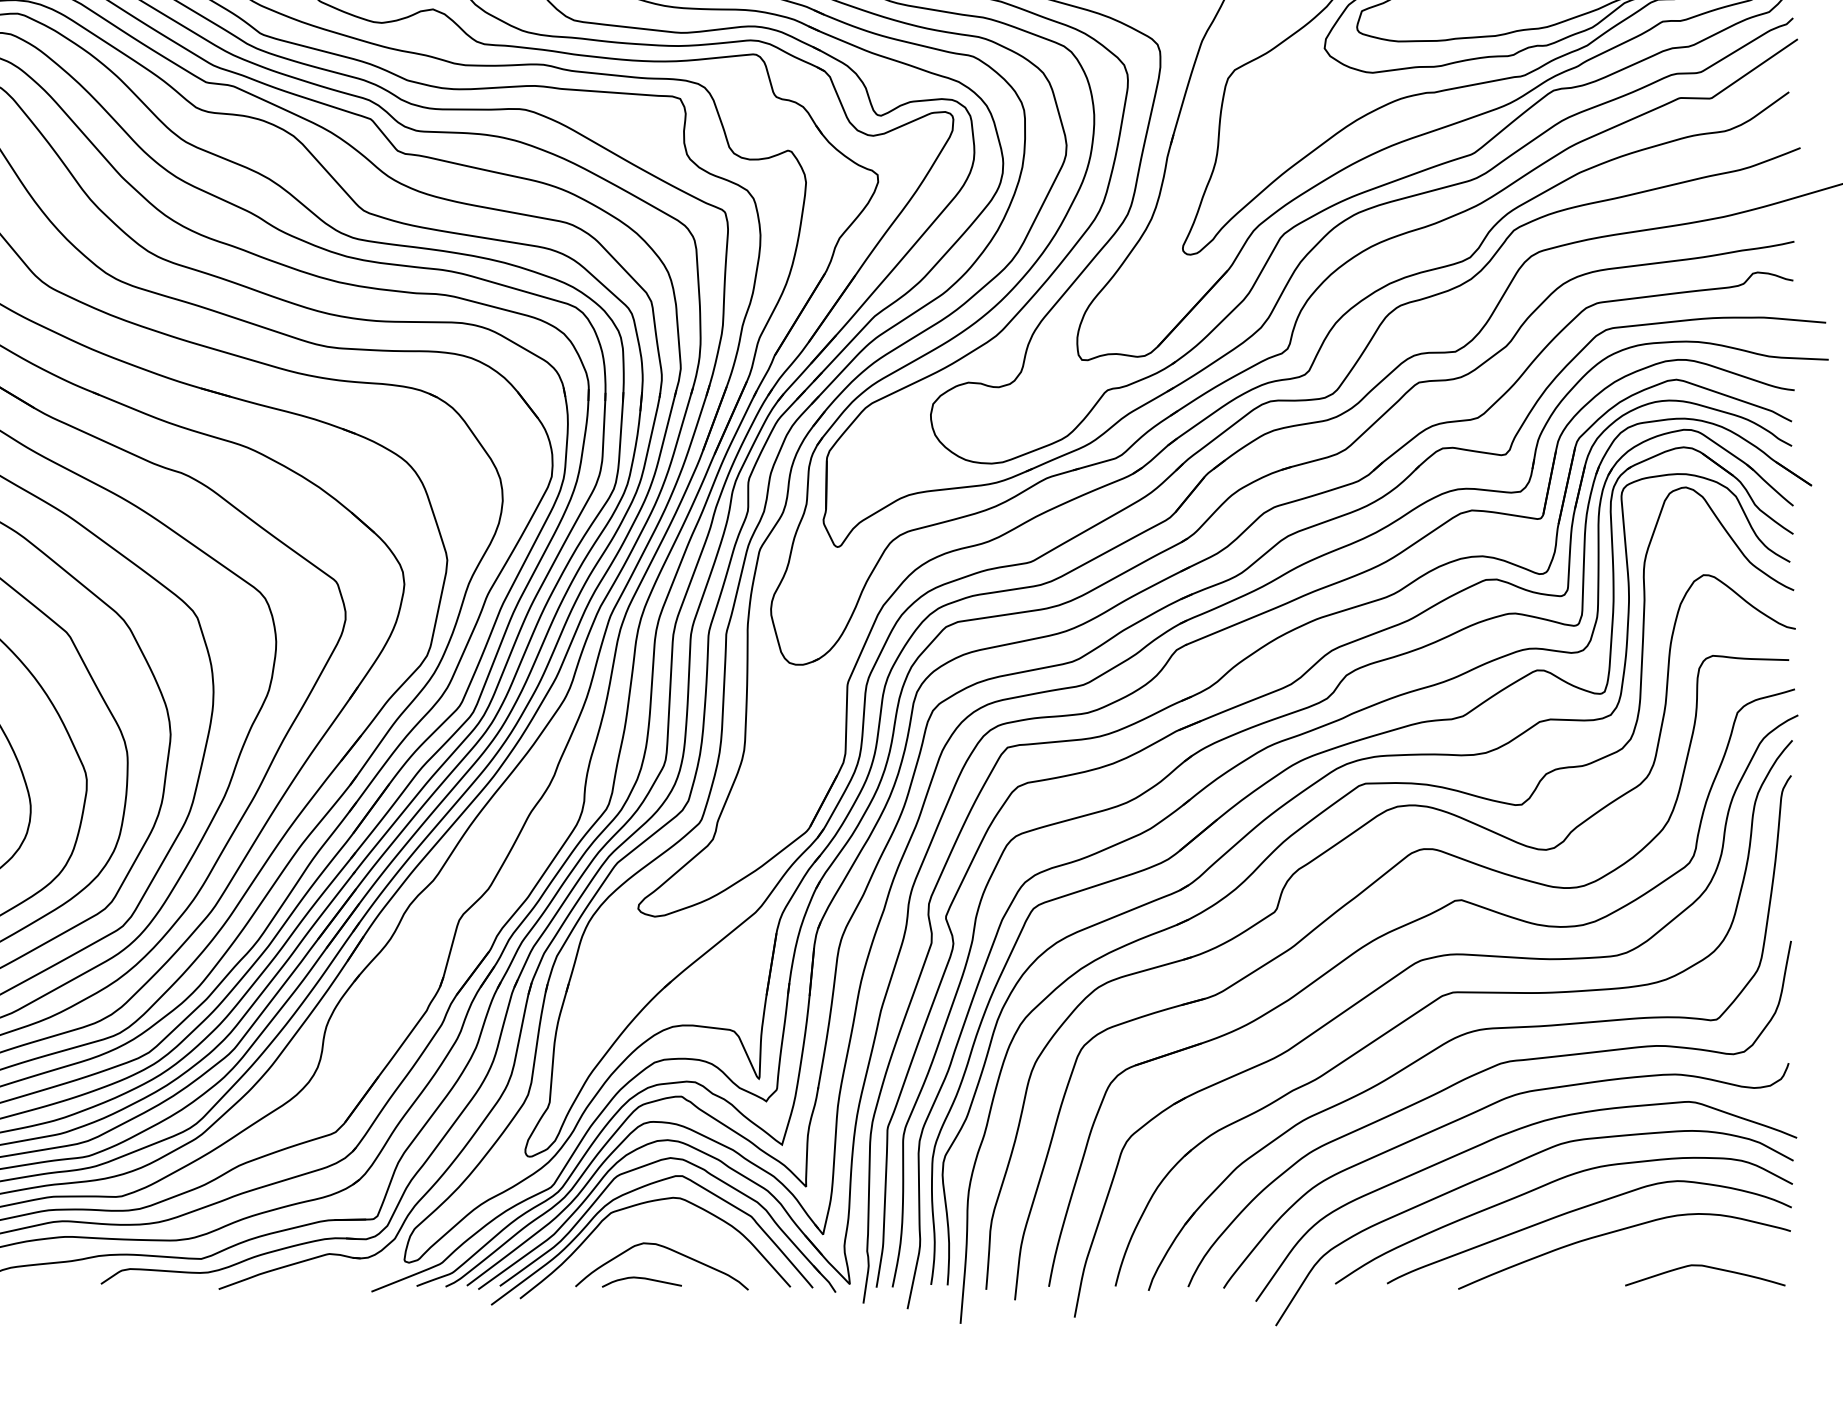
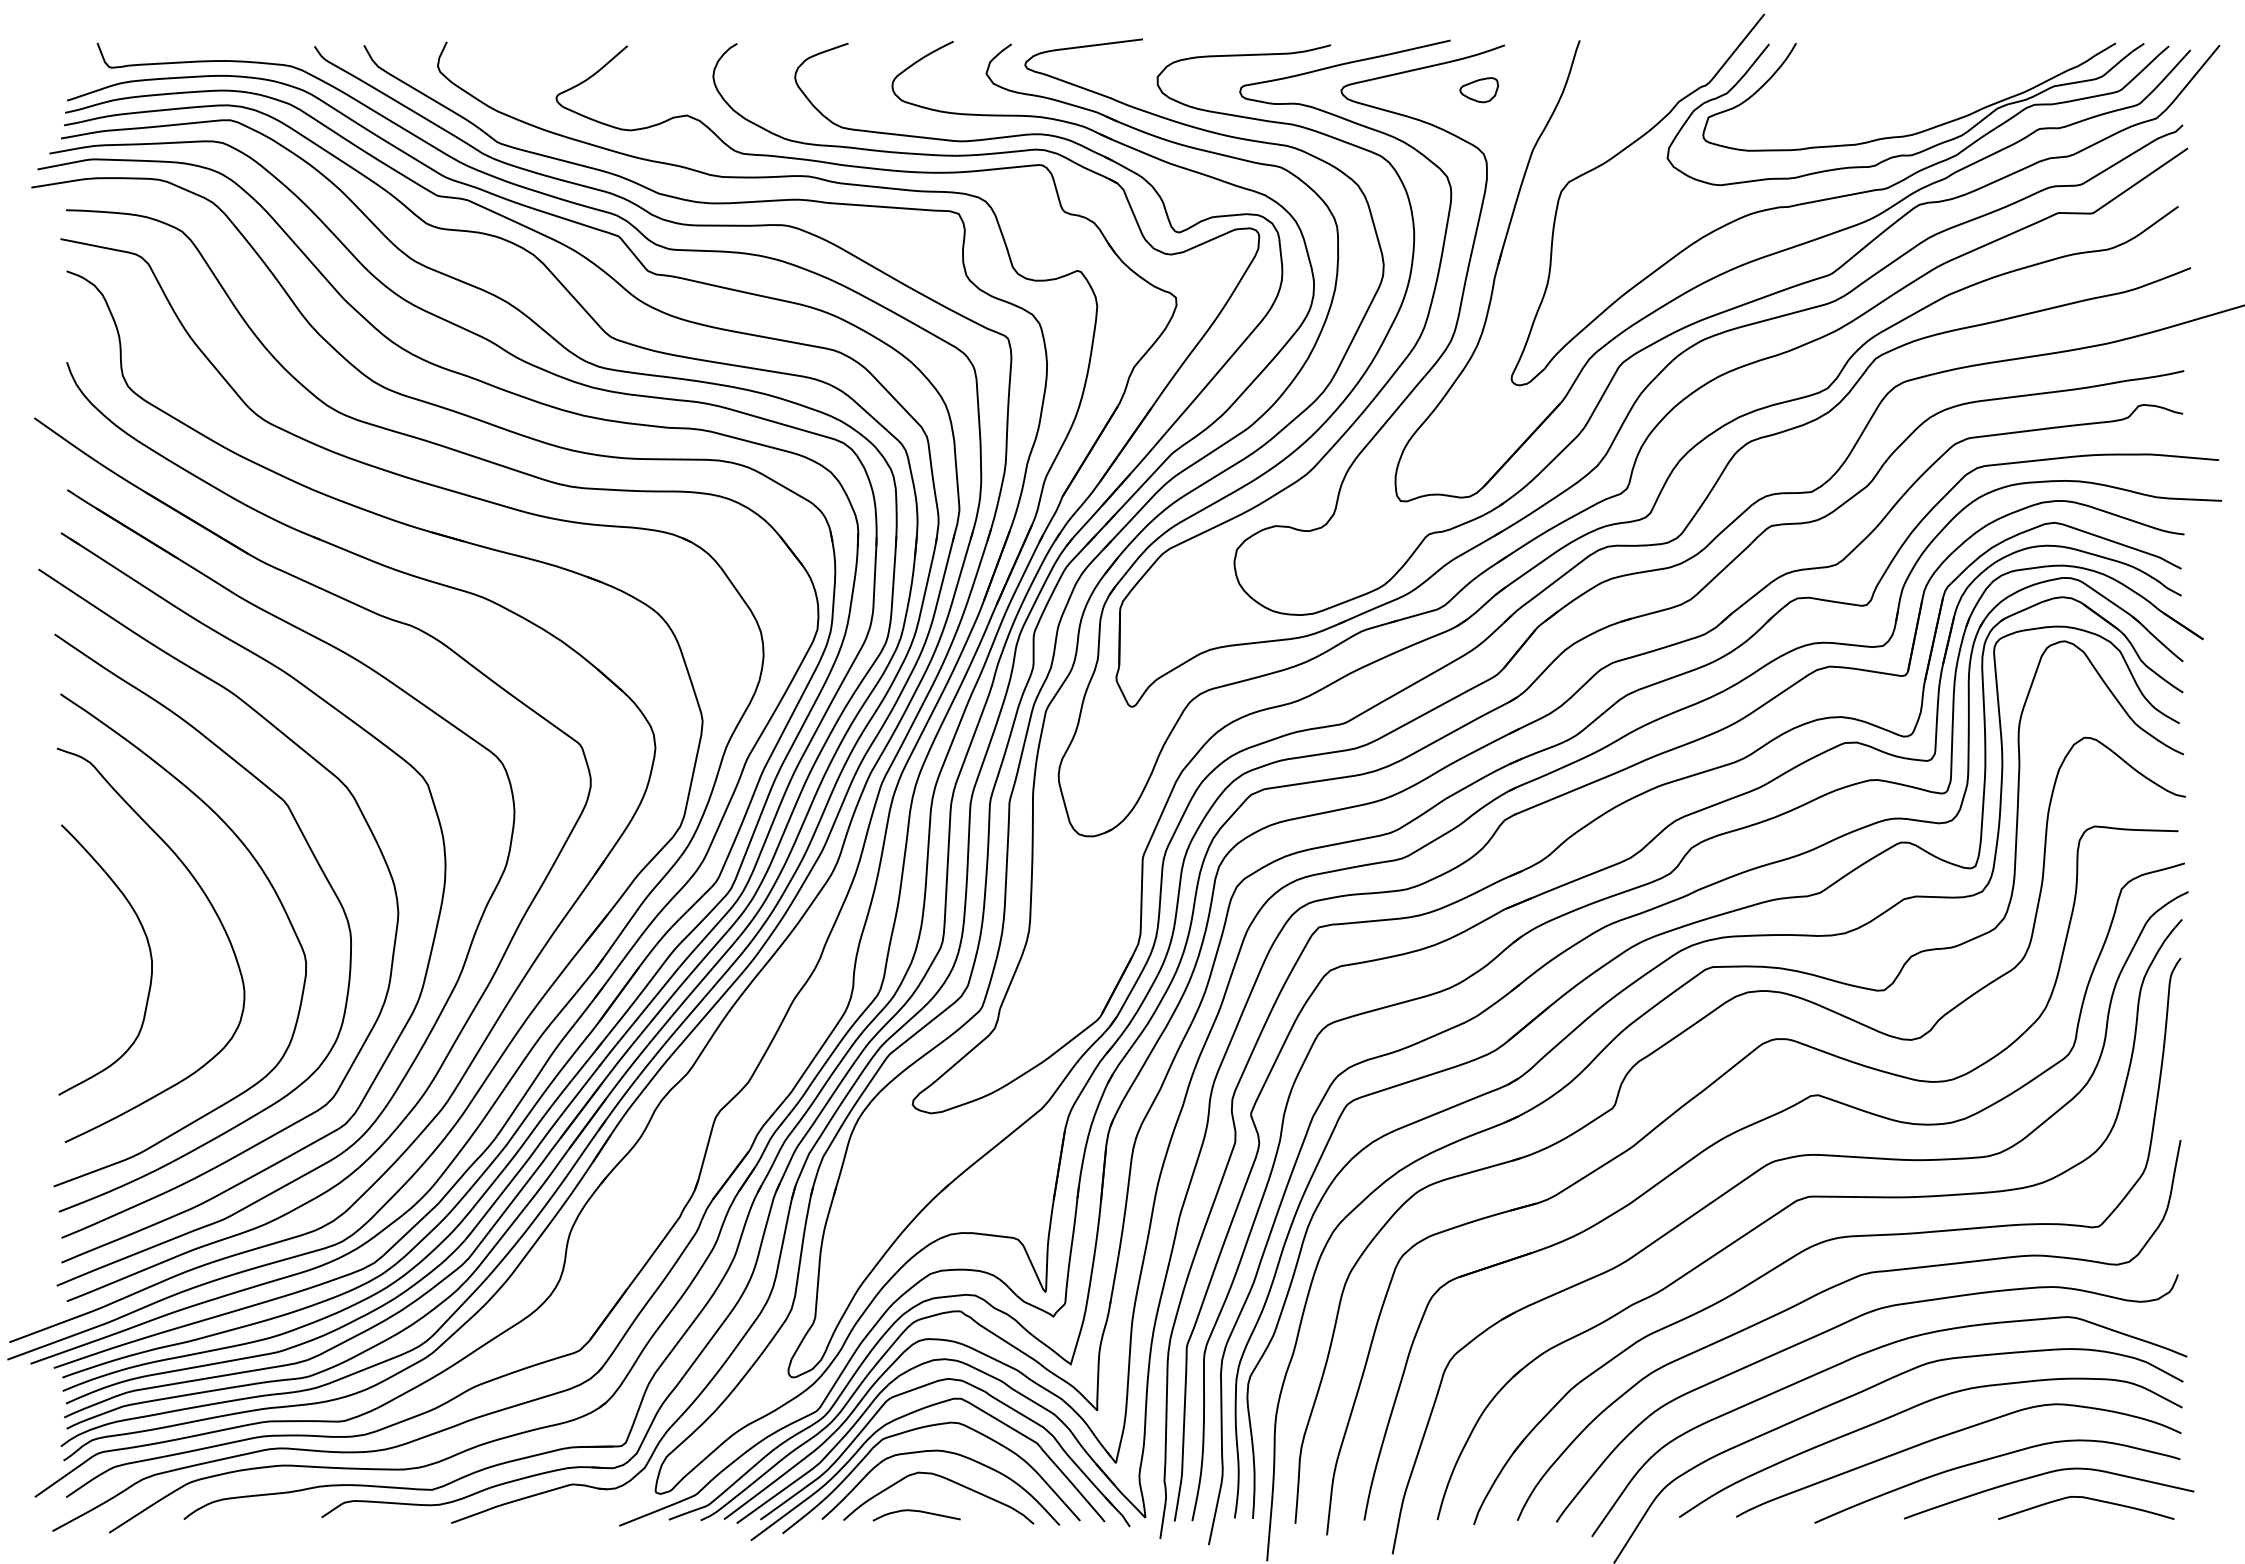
curve: (670, 1225) -> (948, 1453), added
curve: (1665, 1245) -> (2042, 1475), added

